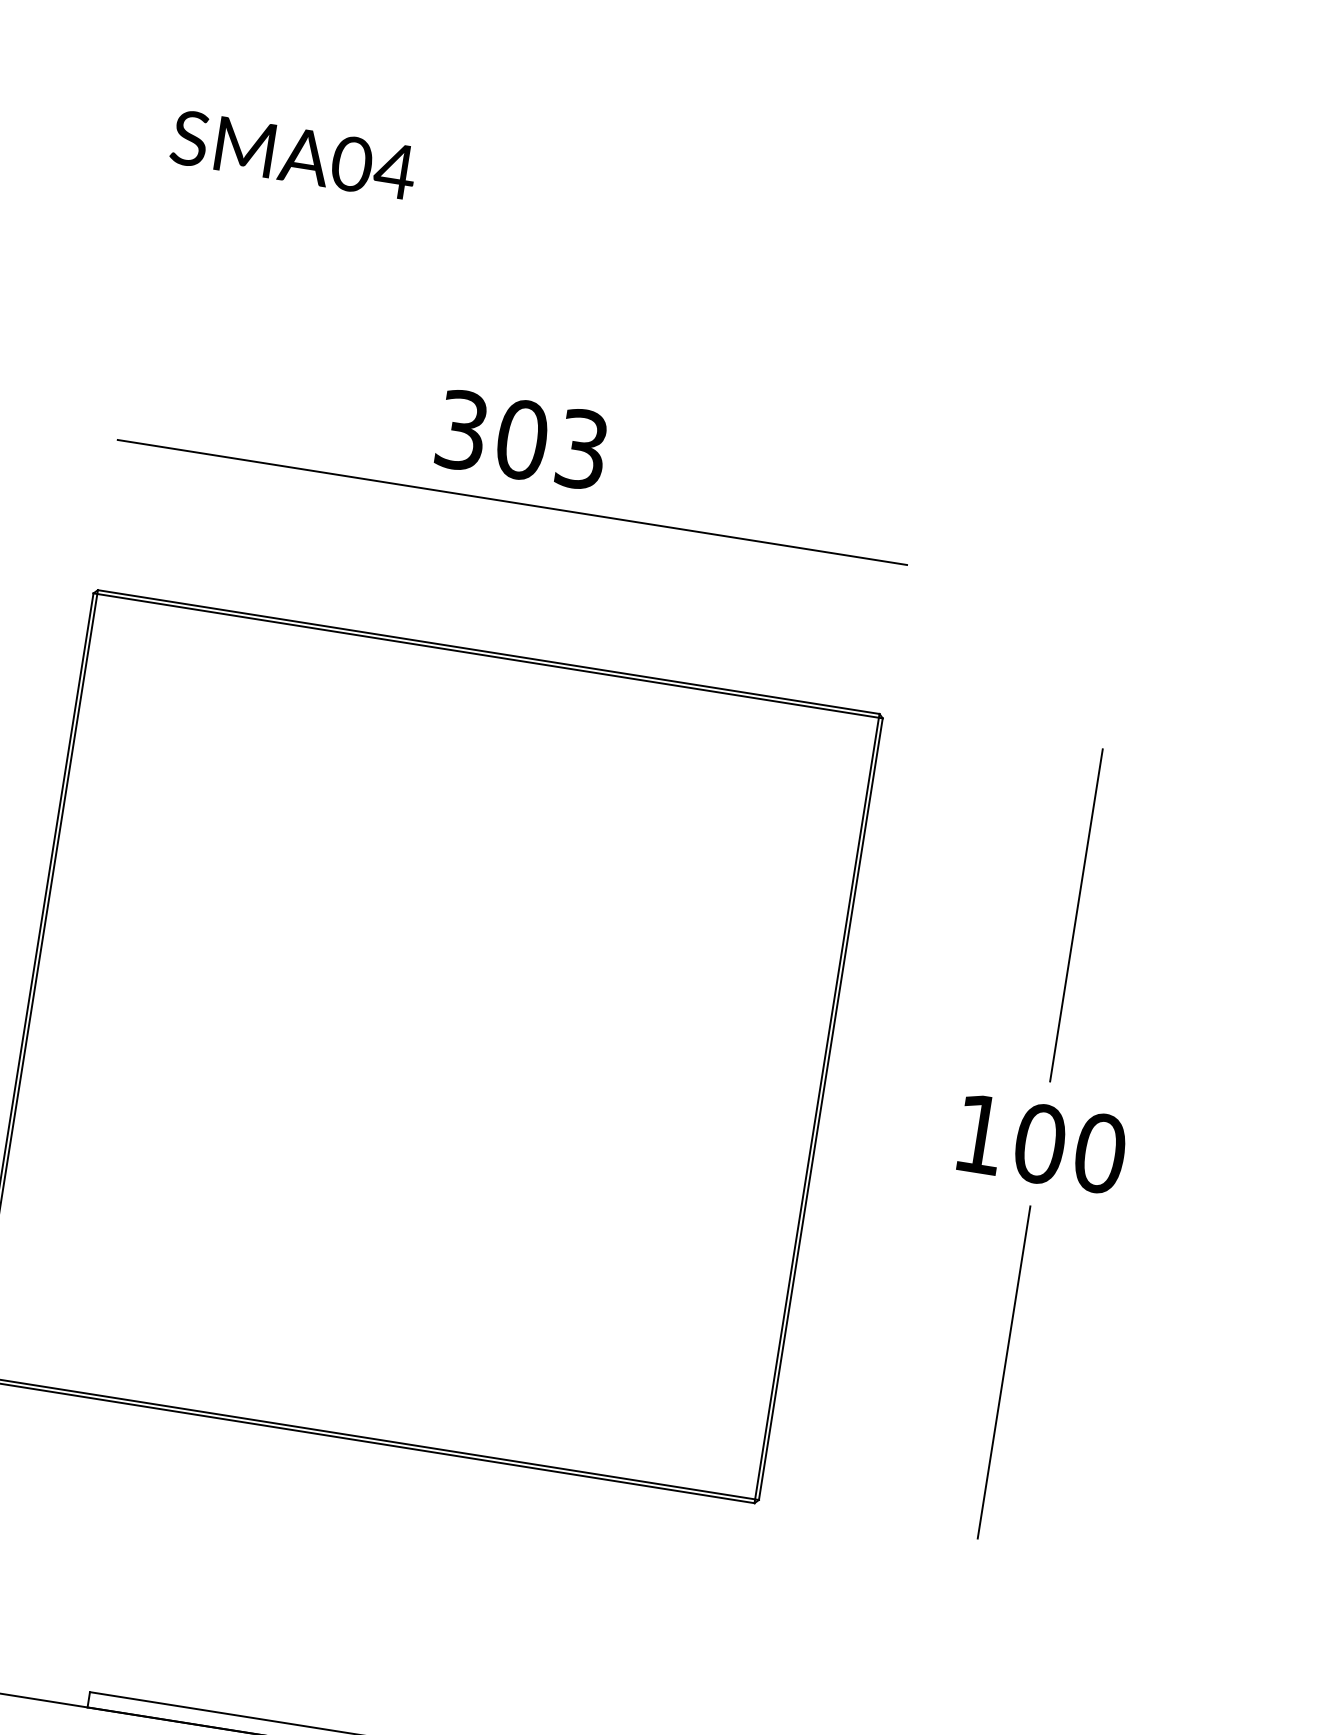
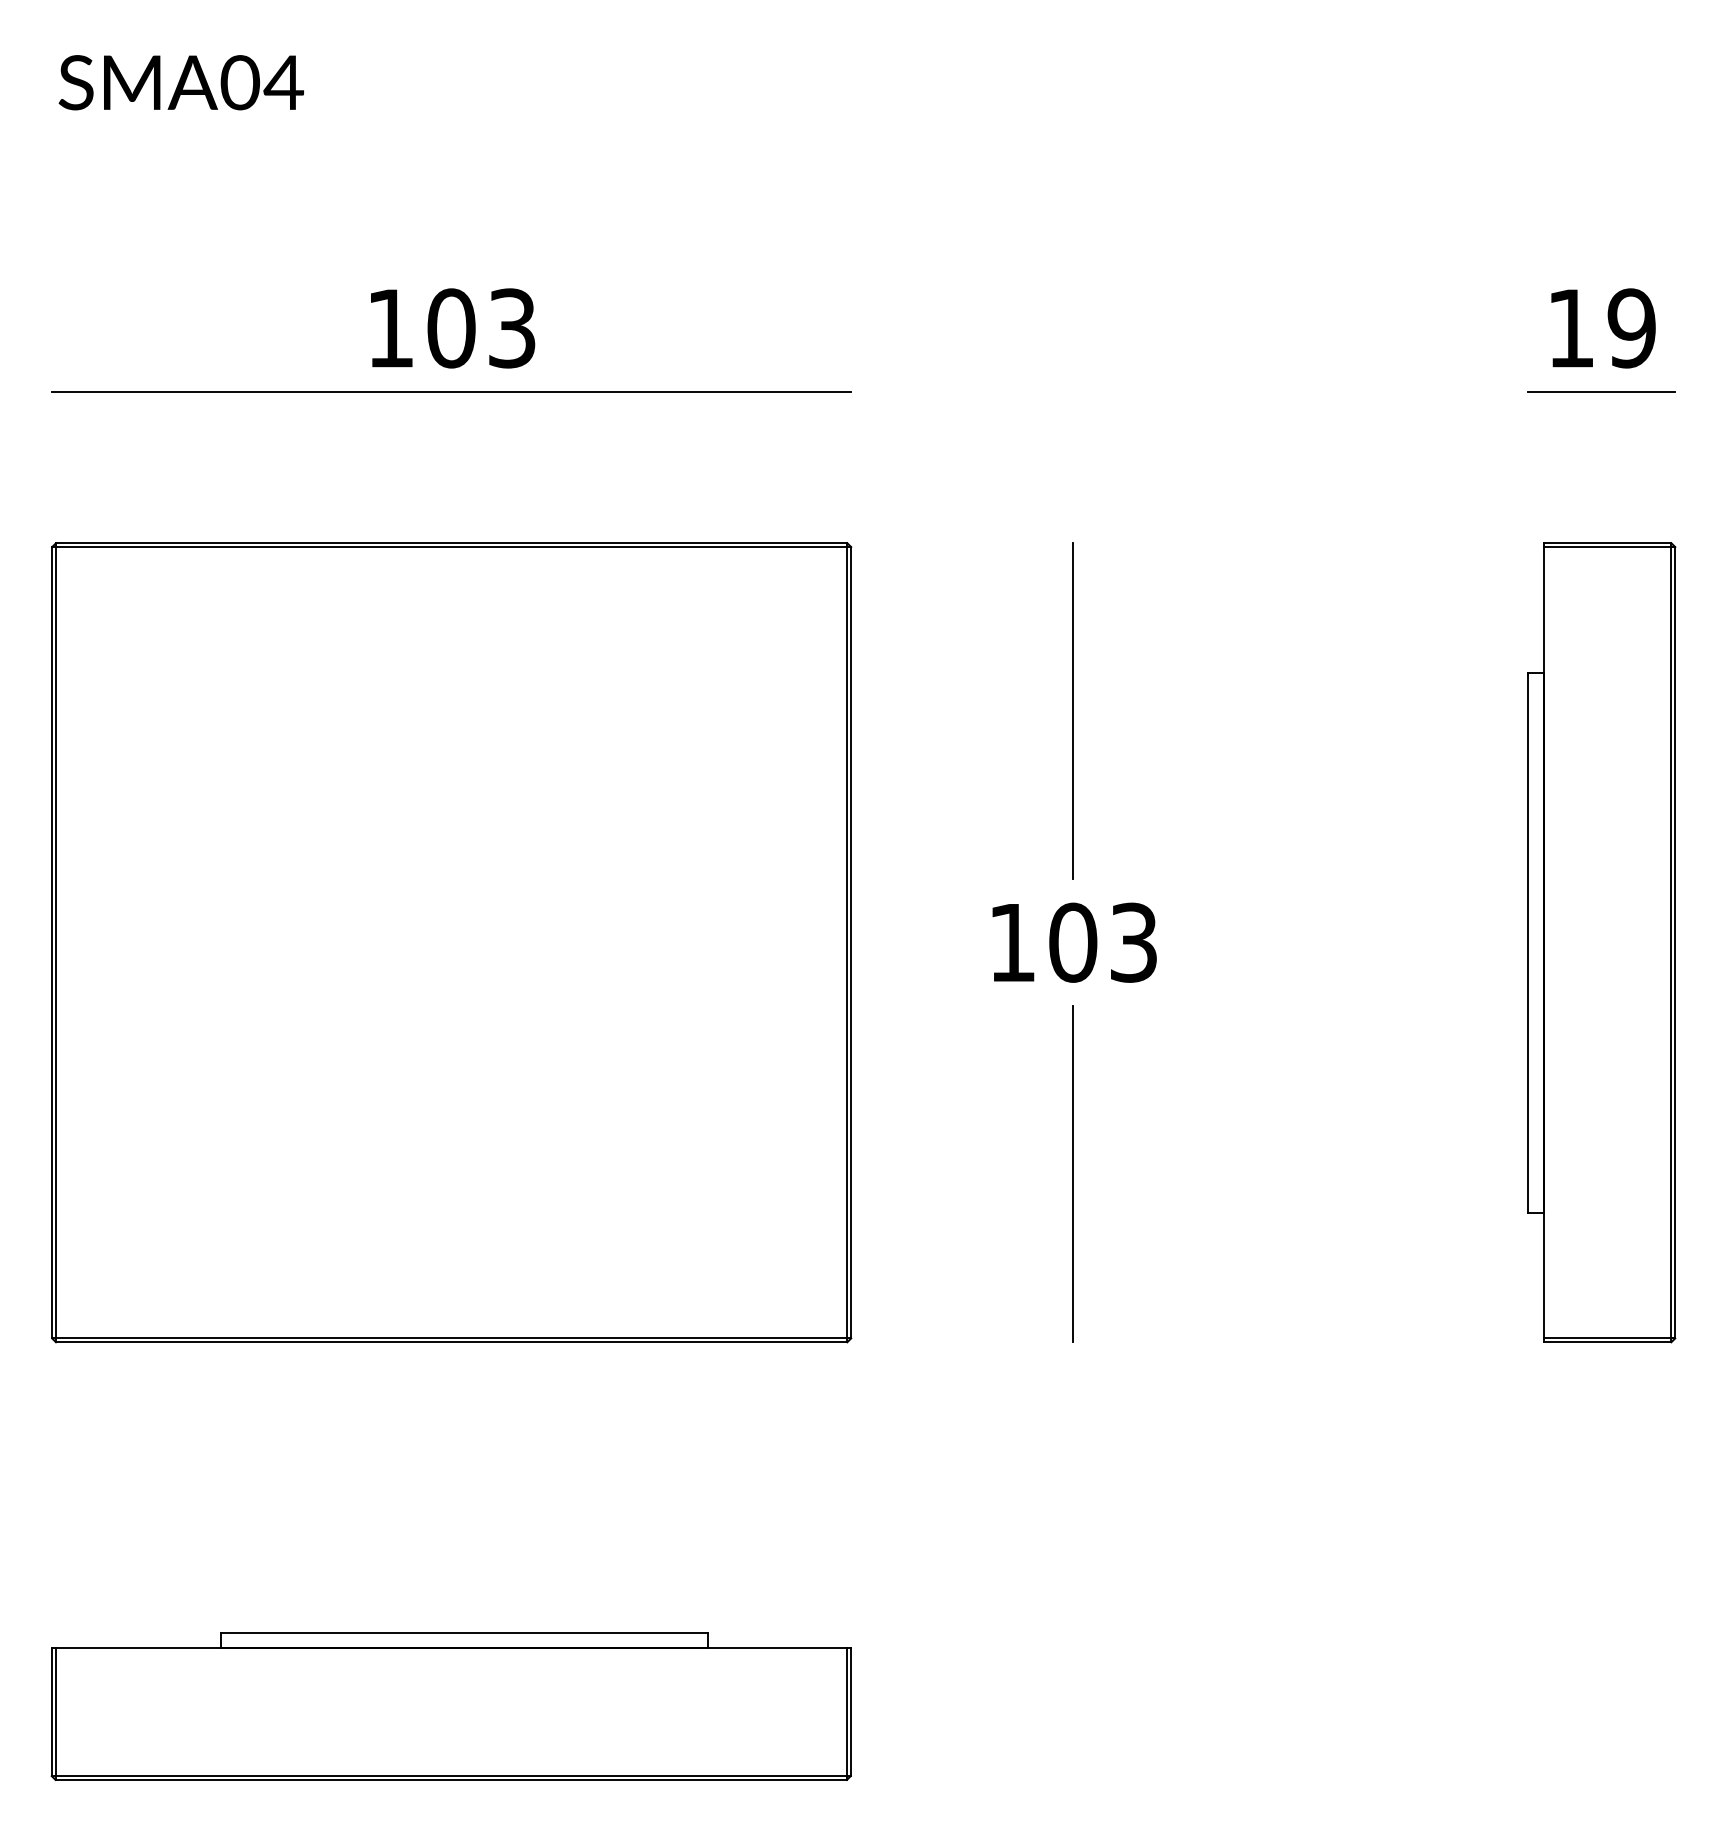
text: (461, 430) -> (390, 328), 303 -> 103
text: (1100, 1153) -> (1134, 942), 100 -> 103

